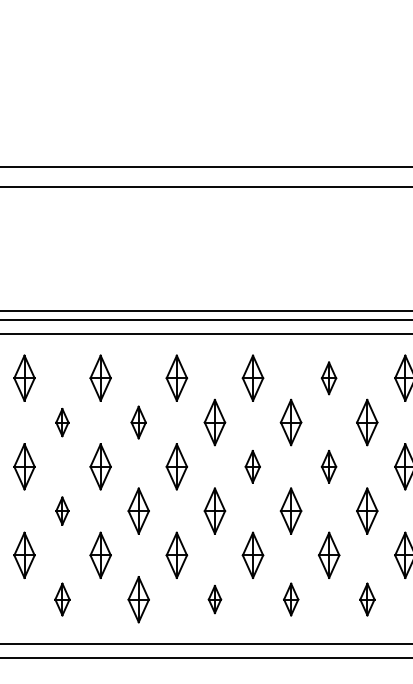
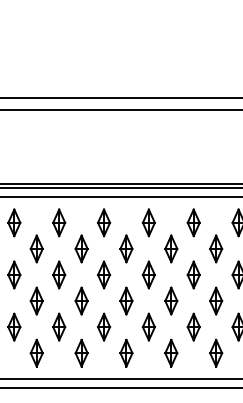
part: (328, 377) -> (193, 222), size x1.43
part: (62, 421) -> (36, 248), size x1.67
part: (138, 421) -> (81, 248), size x1.43
part: (252, 465) -> (148, 274), size x1.43
part: (328, 465) -> (193, 274), size x1.43
part: (62, 510) -> (36, 300), size x1.67
part: (62, 598) -> (36, 352), size x1.43
part: (214, 598) -> (126, 352), size x1.67
part: (291, 598) -> (171, 352), size x1.43
part: (367, 598) -> (216, 352), size x1.43

